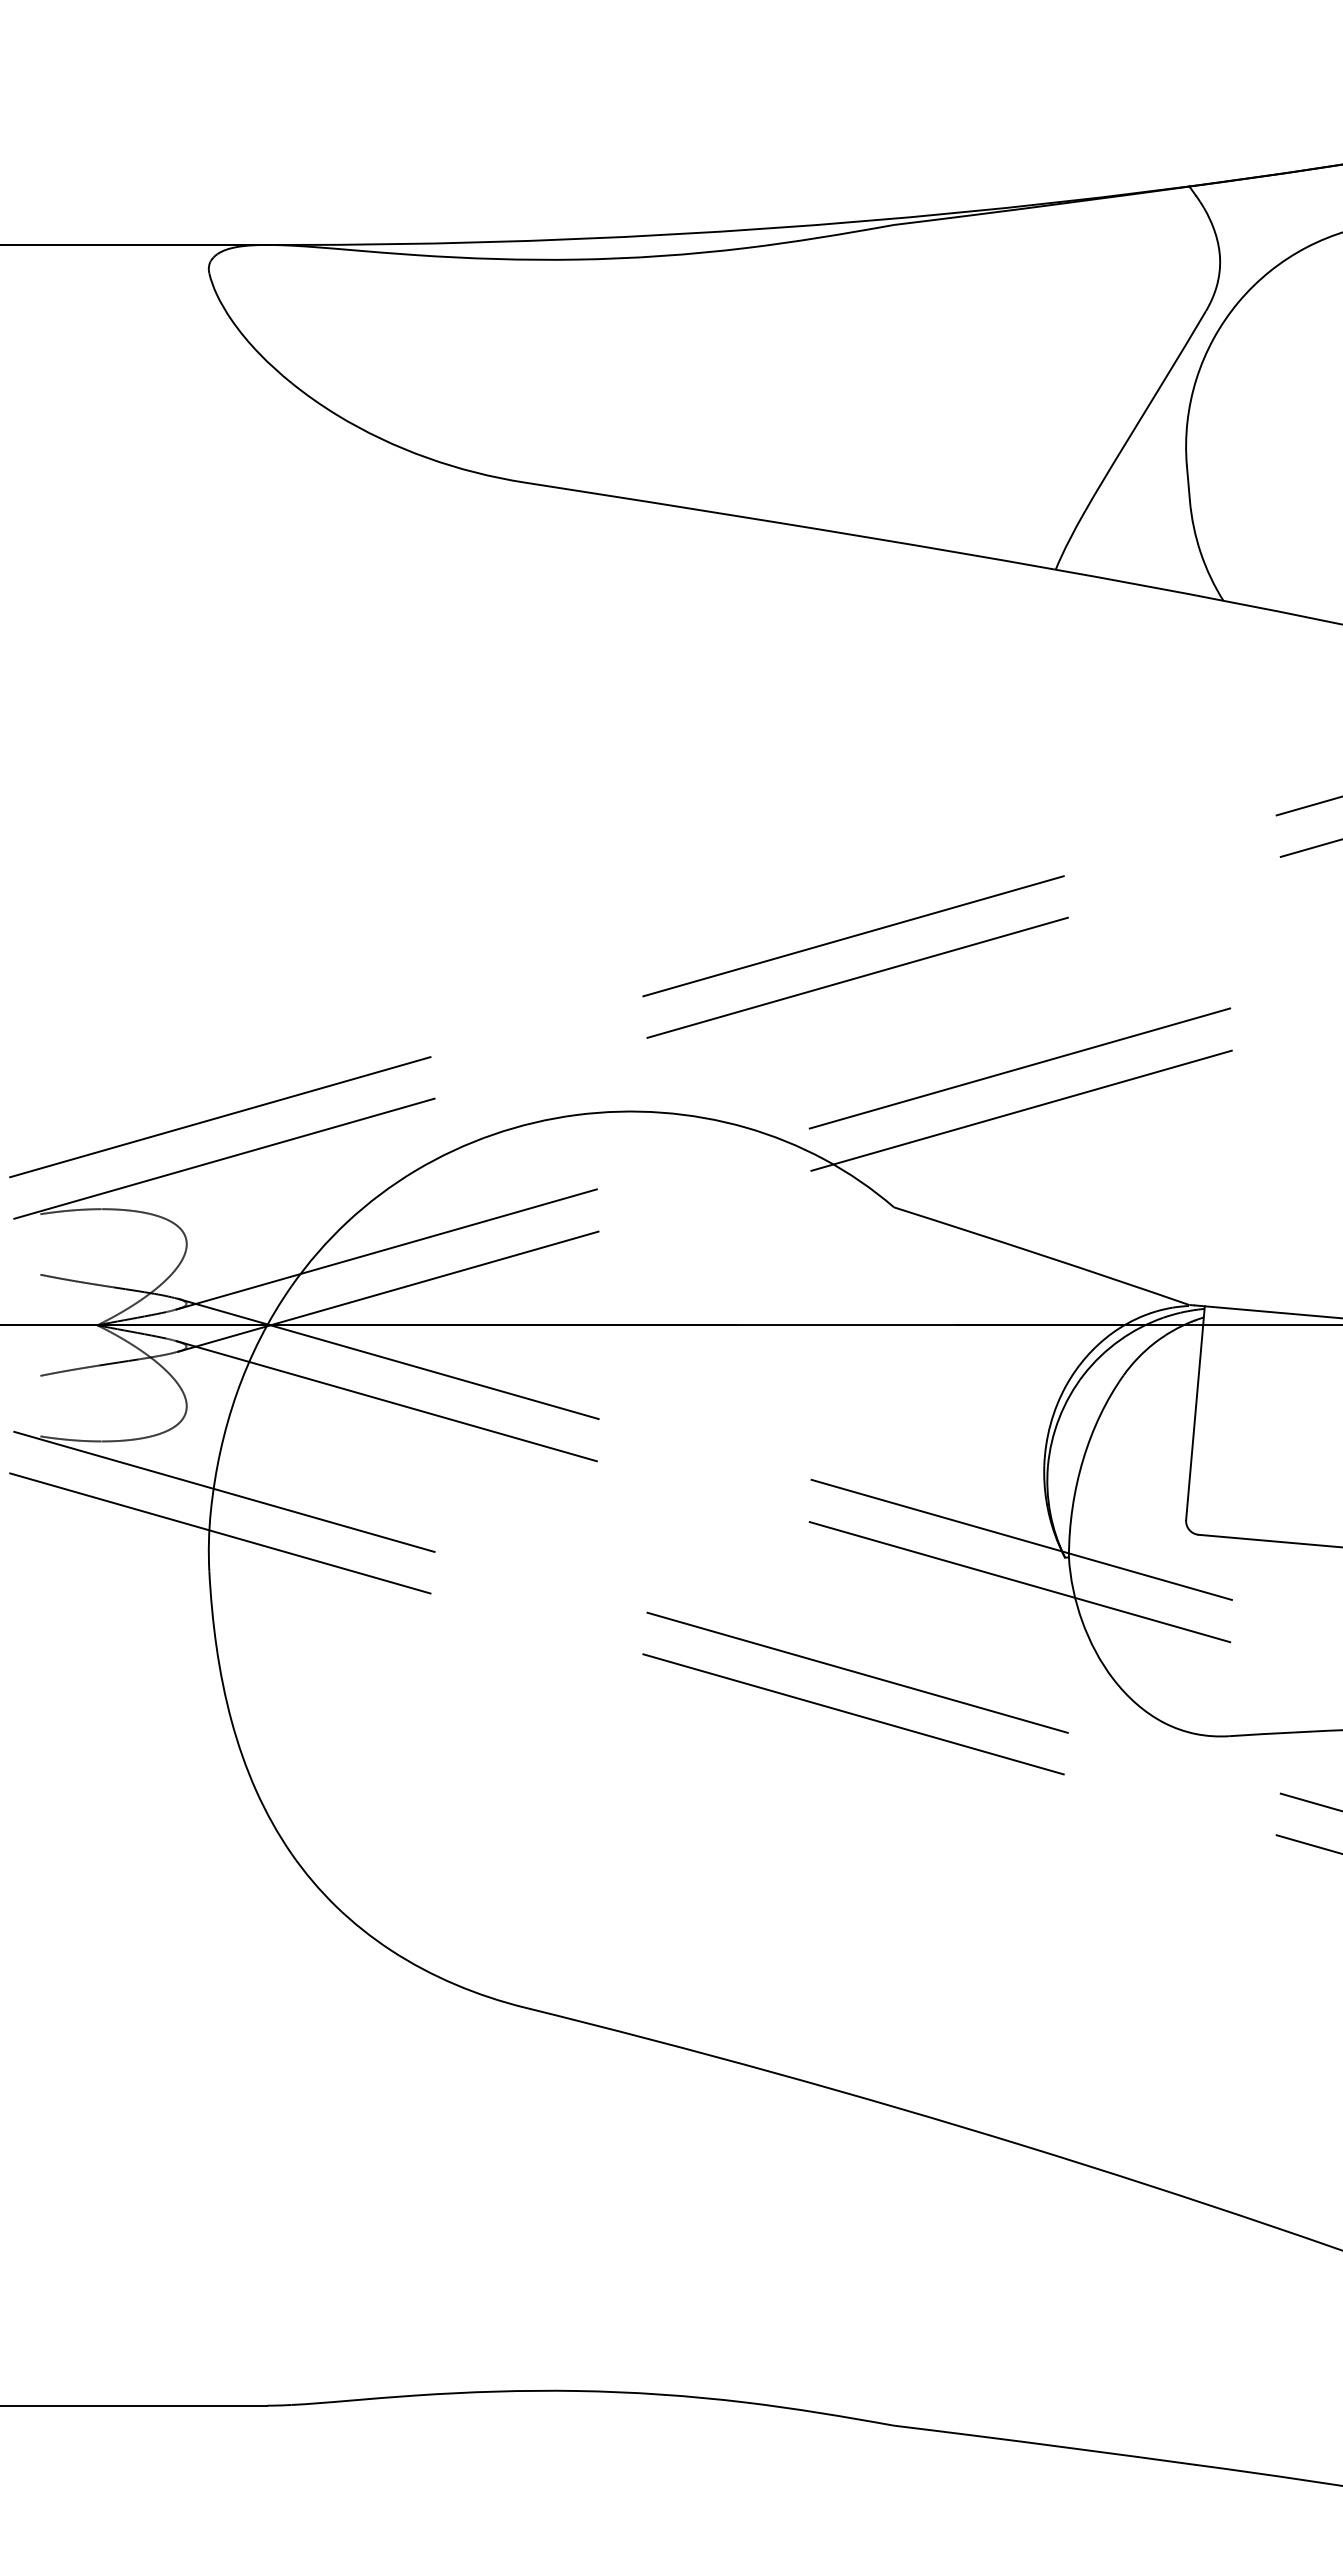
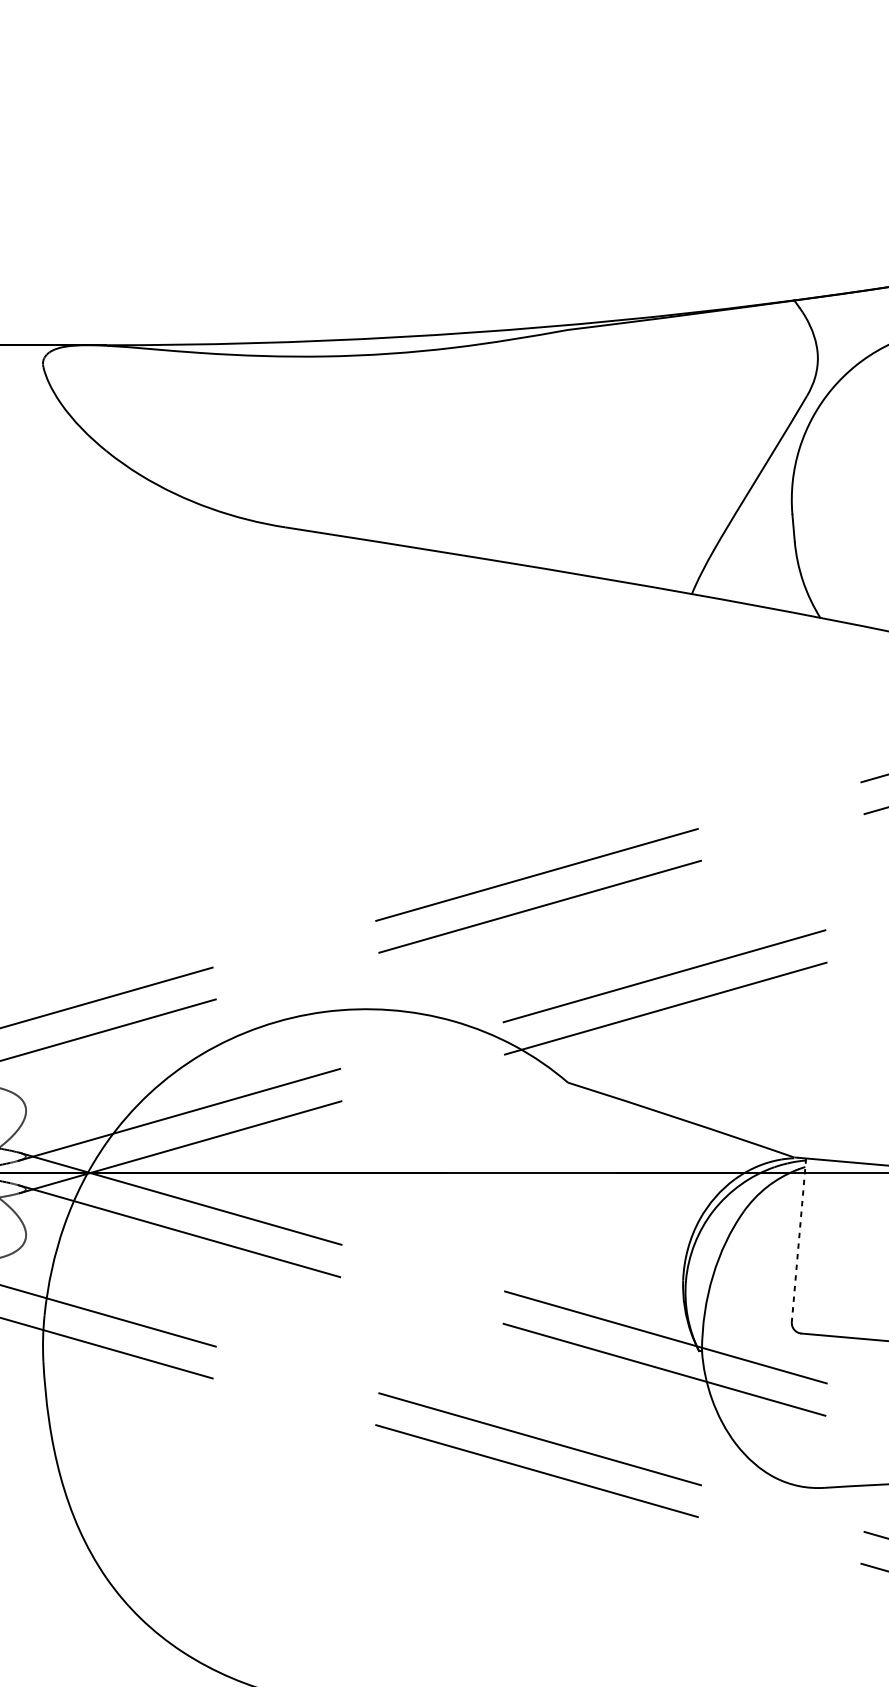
line: (1195, 1413) -> (799, 1240), solid -> dashed

